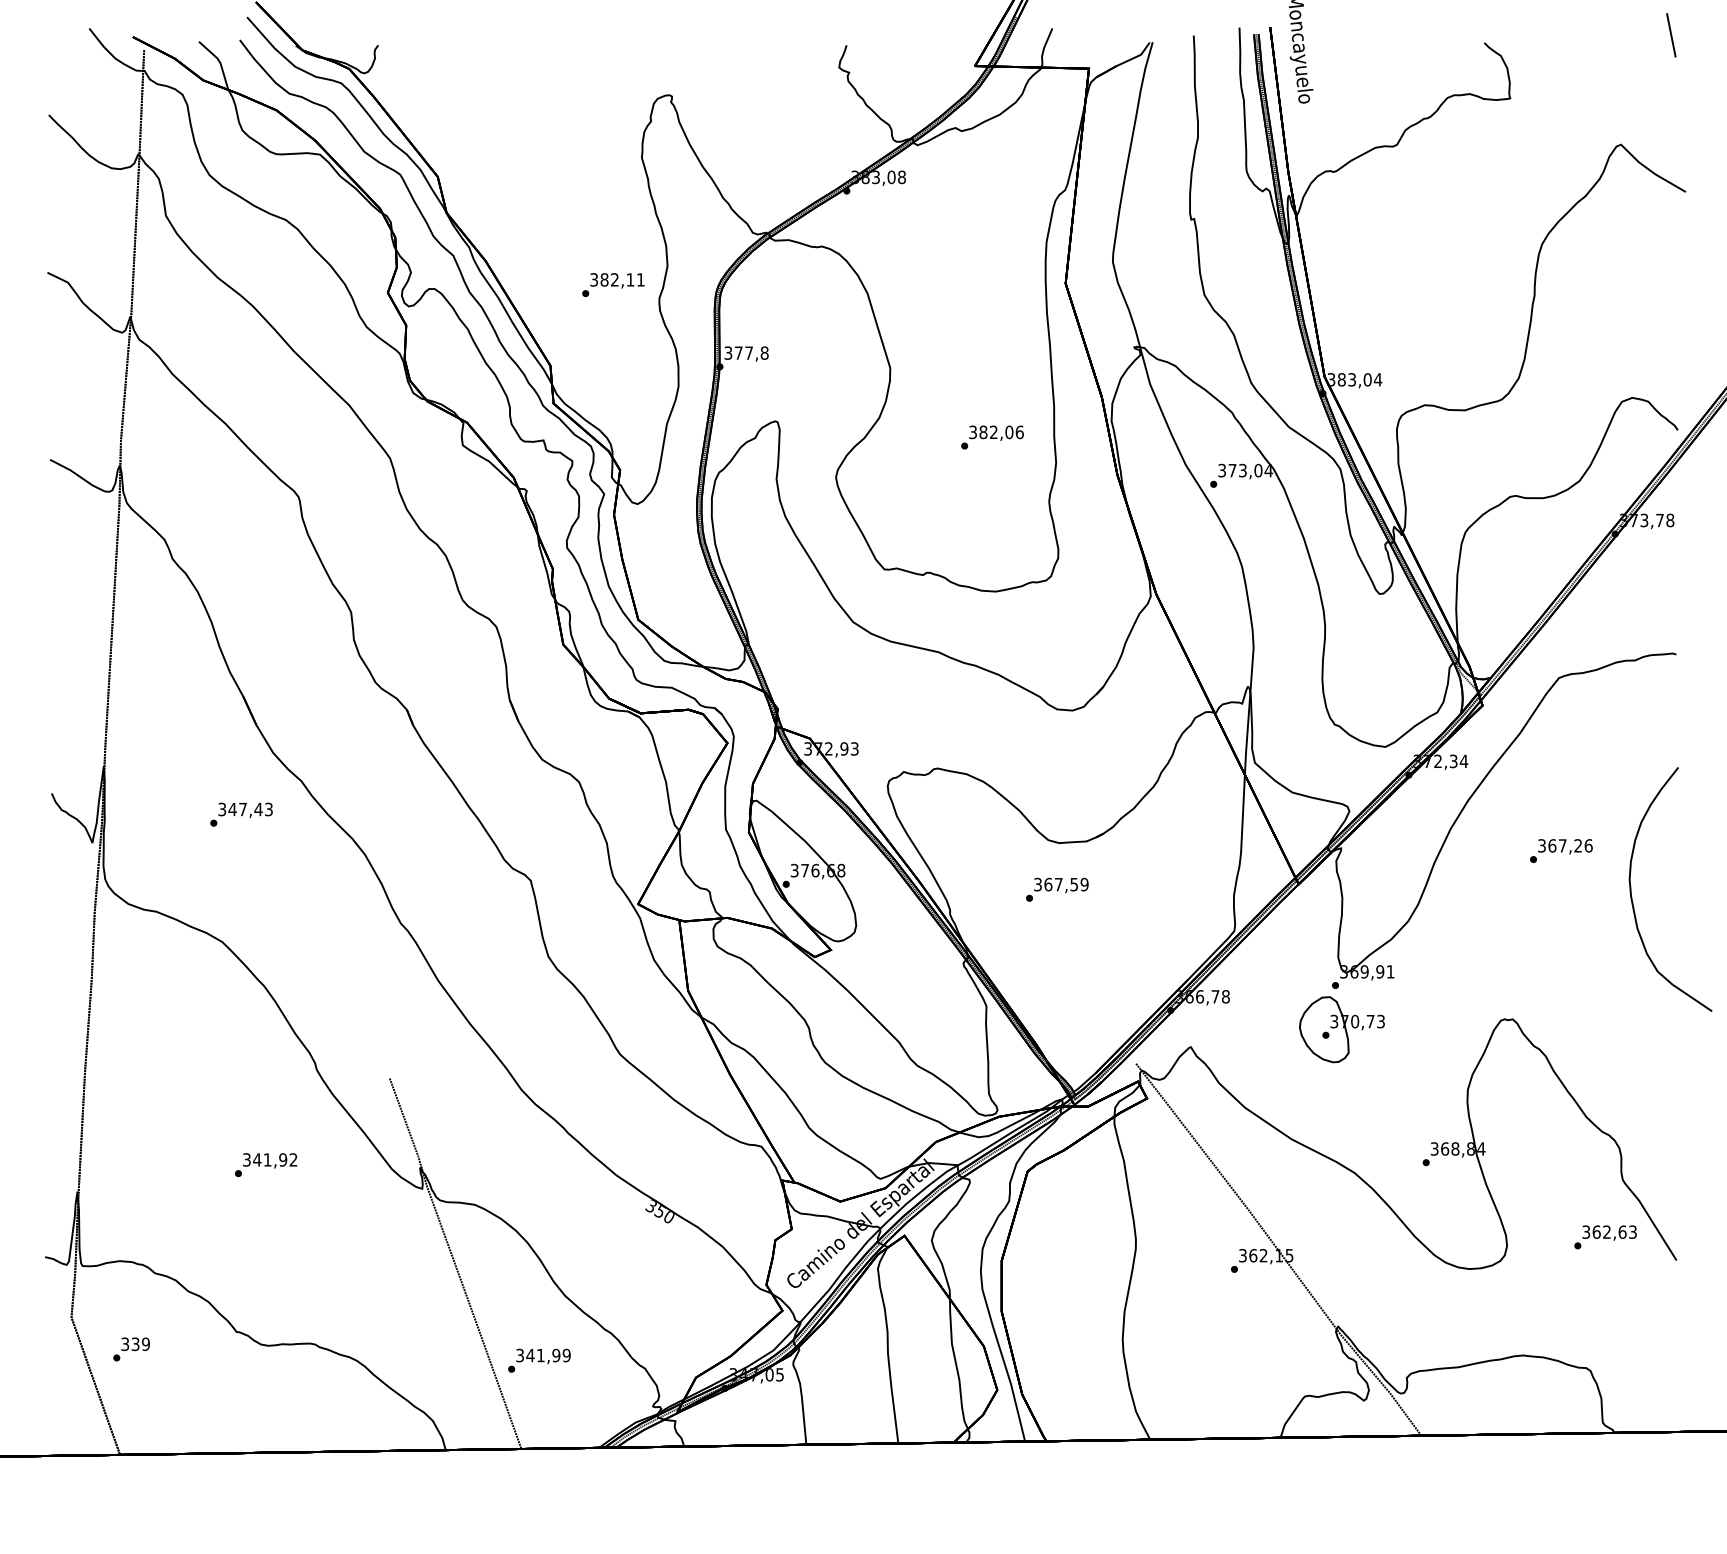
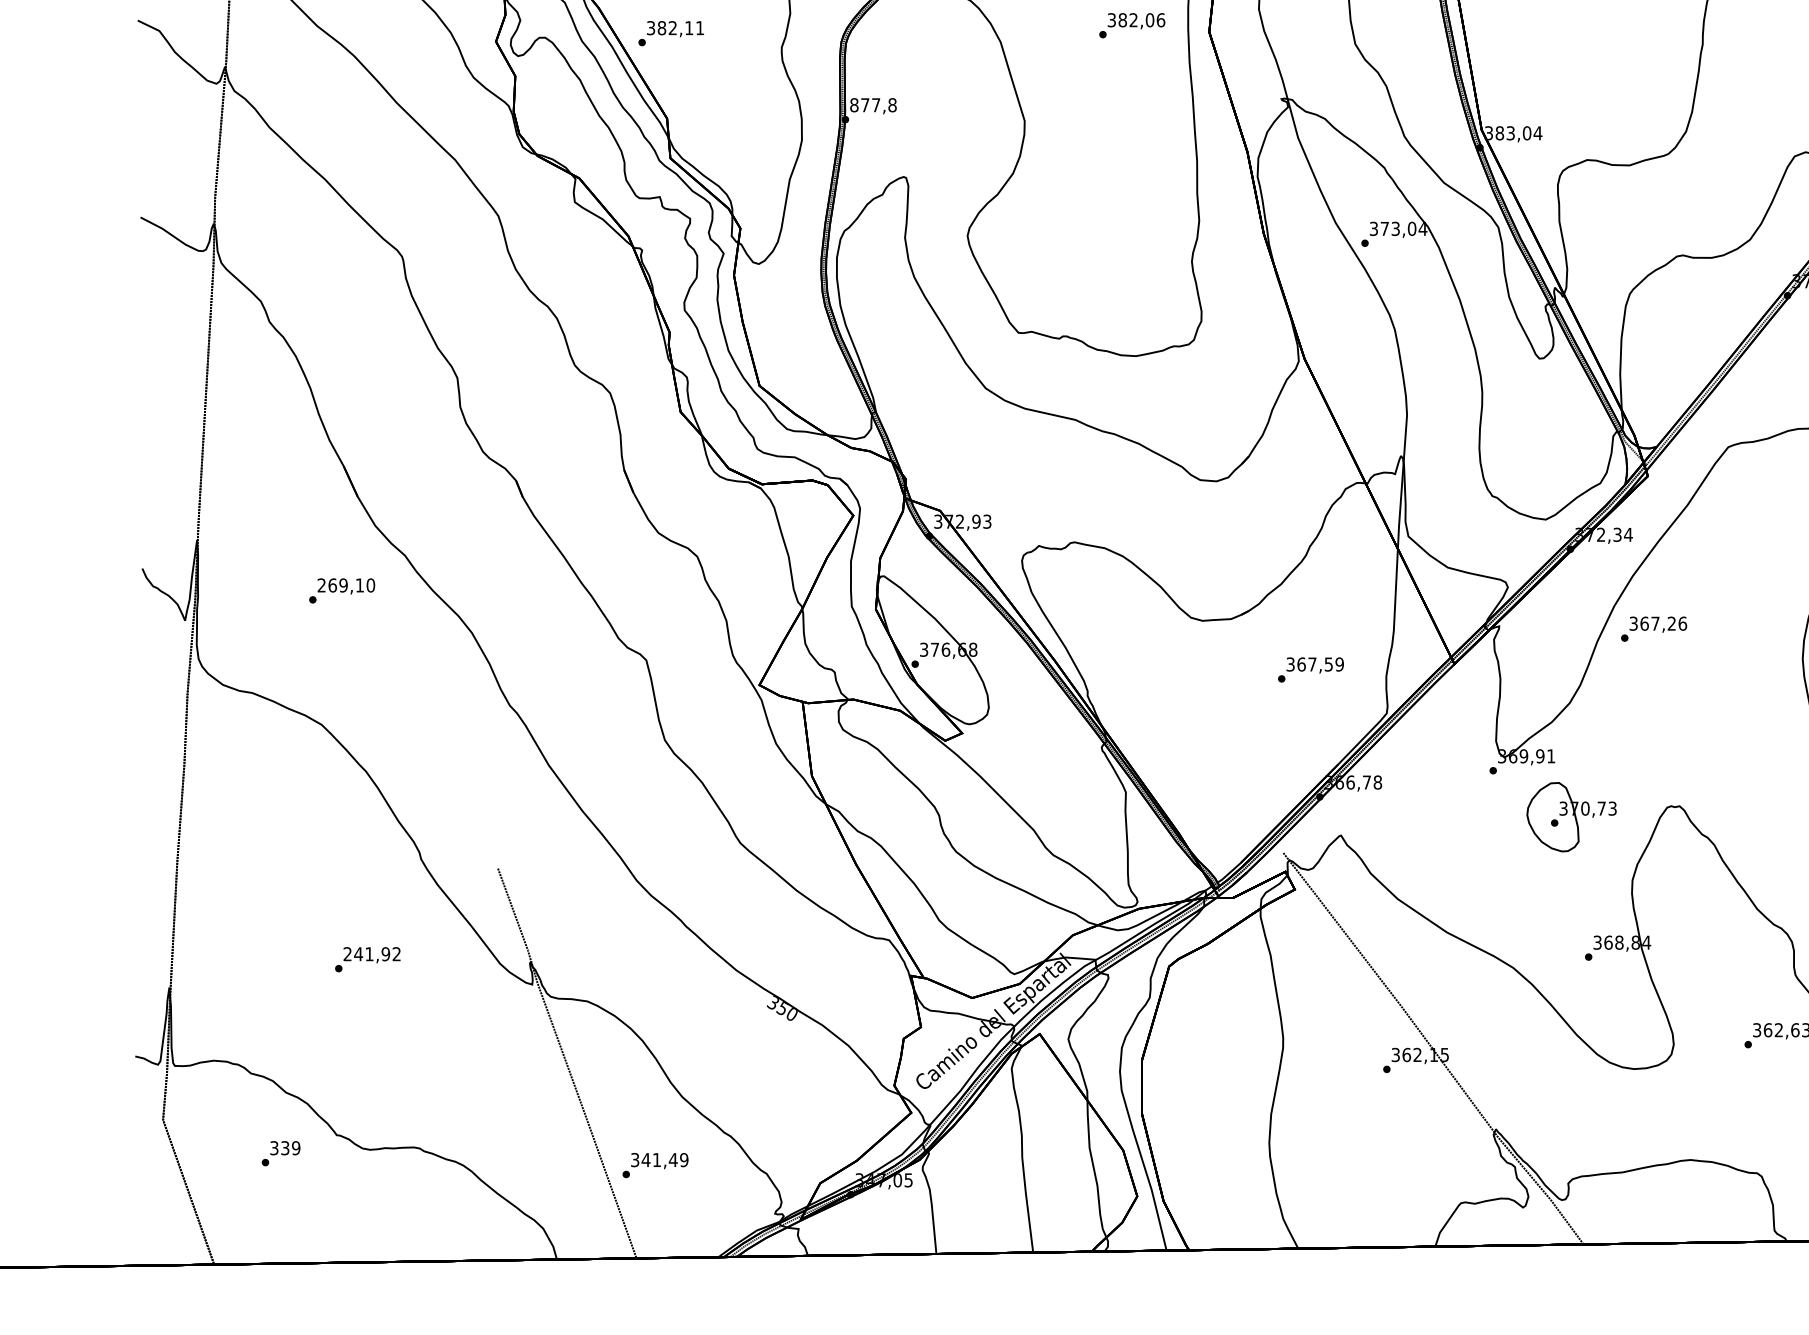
text: (613, 285) -> (671, 34), moved
text: (728, 352) -> (854, 104), 377,8 -> 877,8
text: (992, 437) -> (1132, 25), moved
text: (245, 809) -> (346, 585), 347,43 -> 269,10
text: (1561, 850) -> (1654, 628), moved
text: (1057, 889) -> (1311, 669), moved
part: (1341, 1029) -> (1571, 816), moved
text: (246, 1159) -> (347, 953), 341,92 -> 241,92
text: (131, 1349) -> (280, 1153), moved
text: (556, 1355) -> (673, 1160), 341,99 -> 341,49

